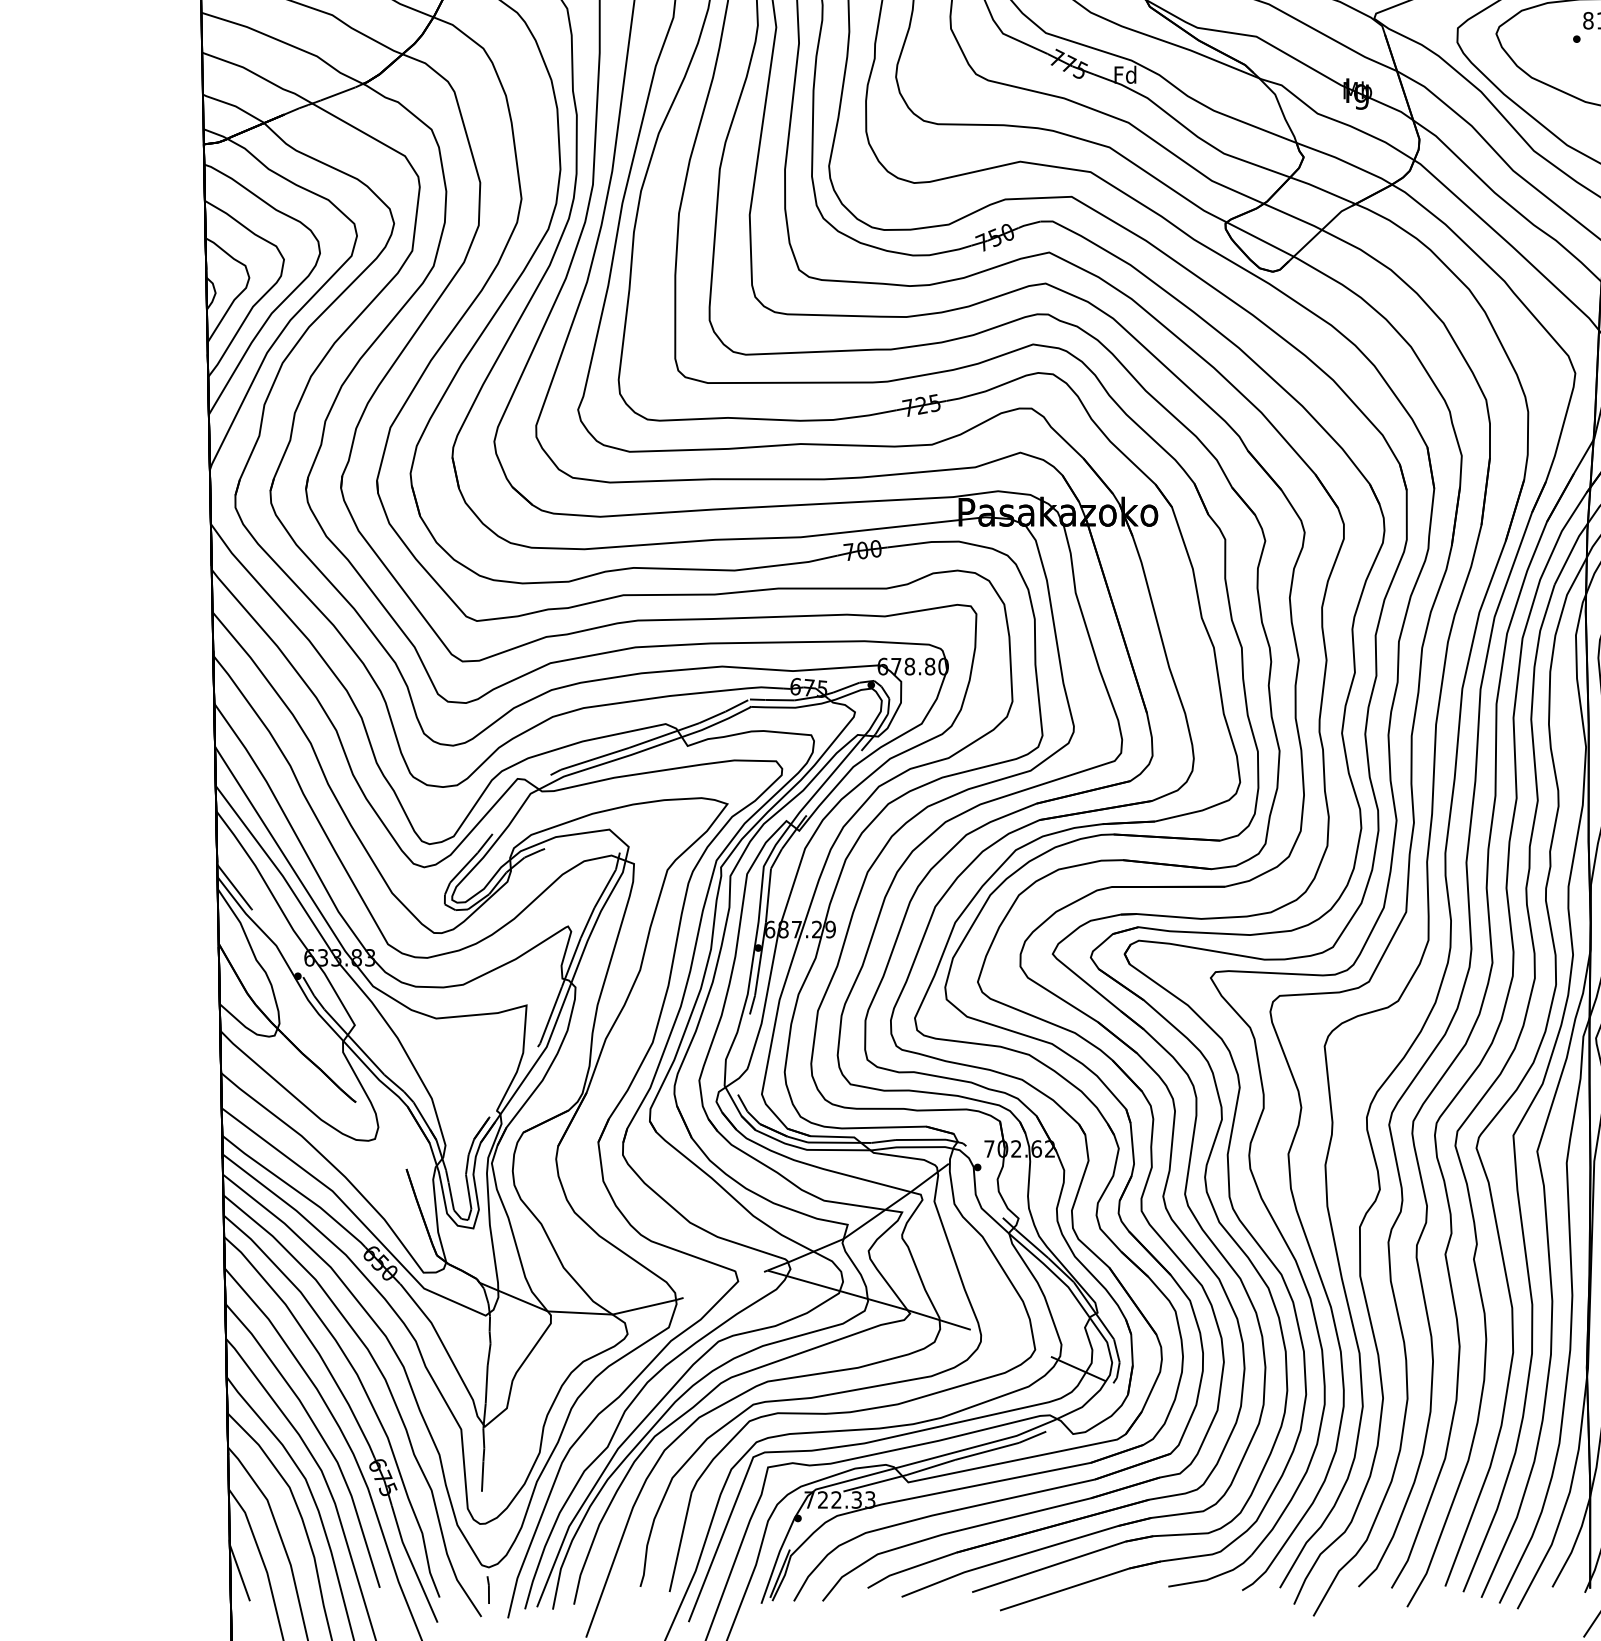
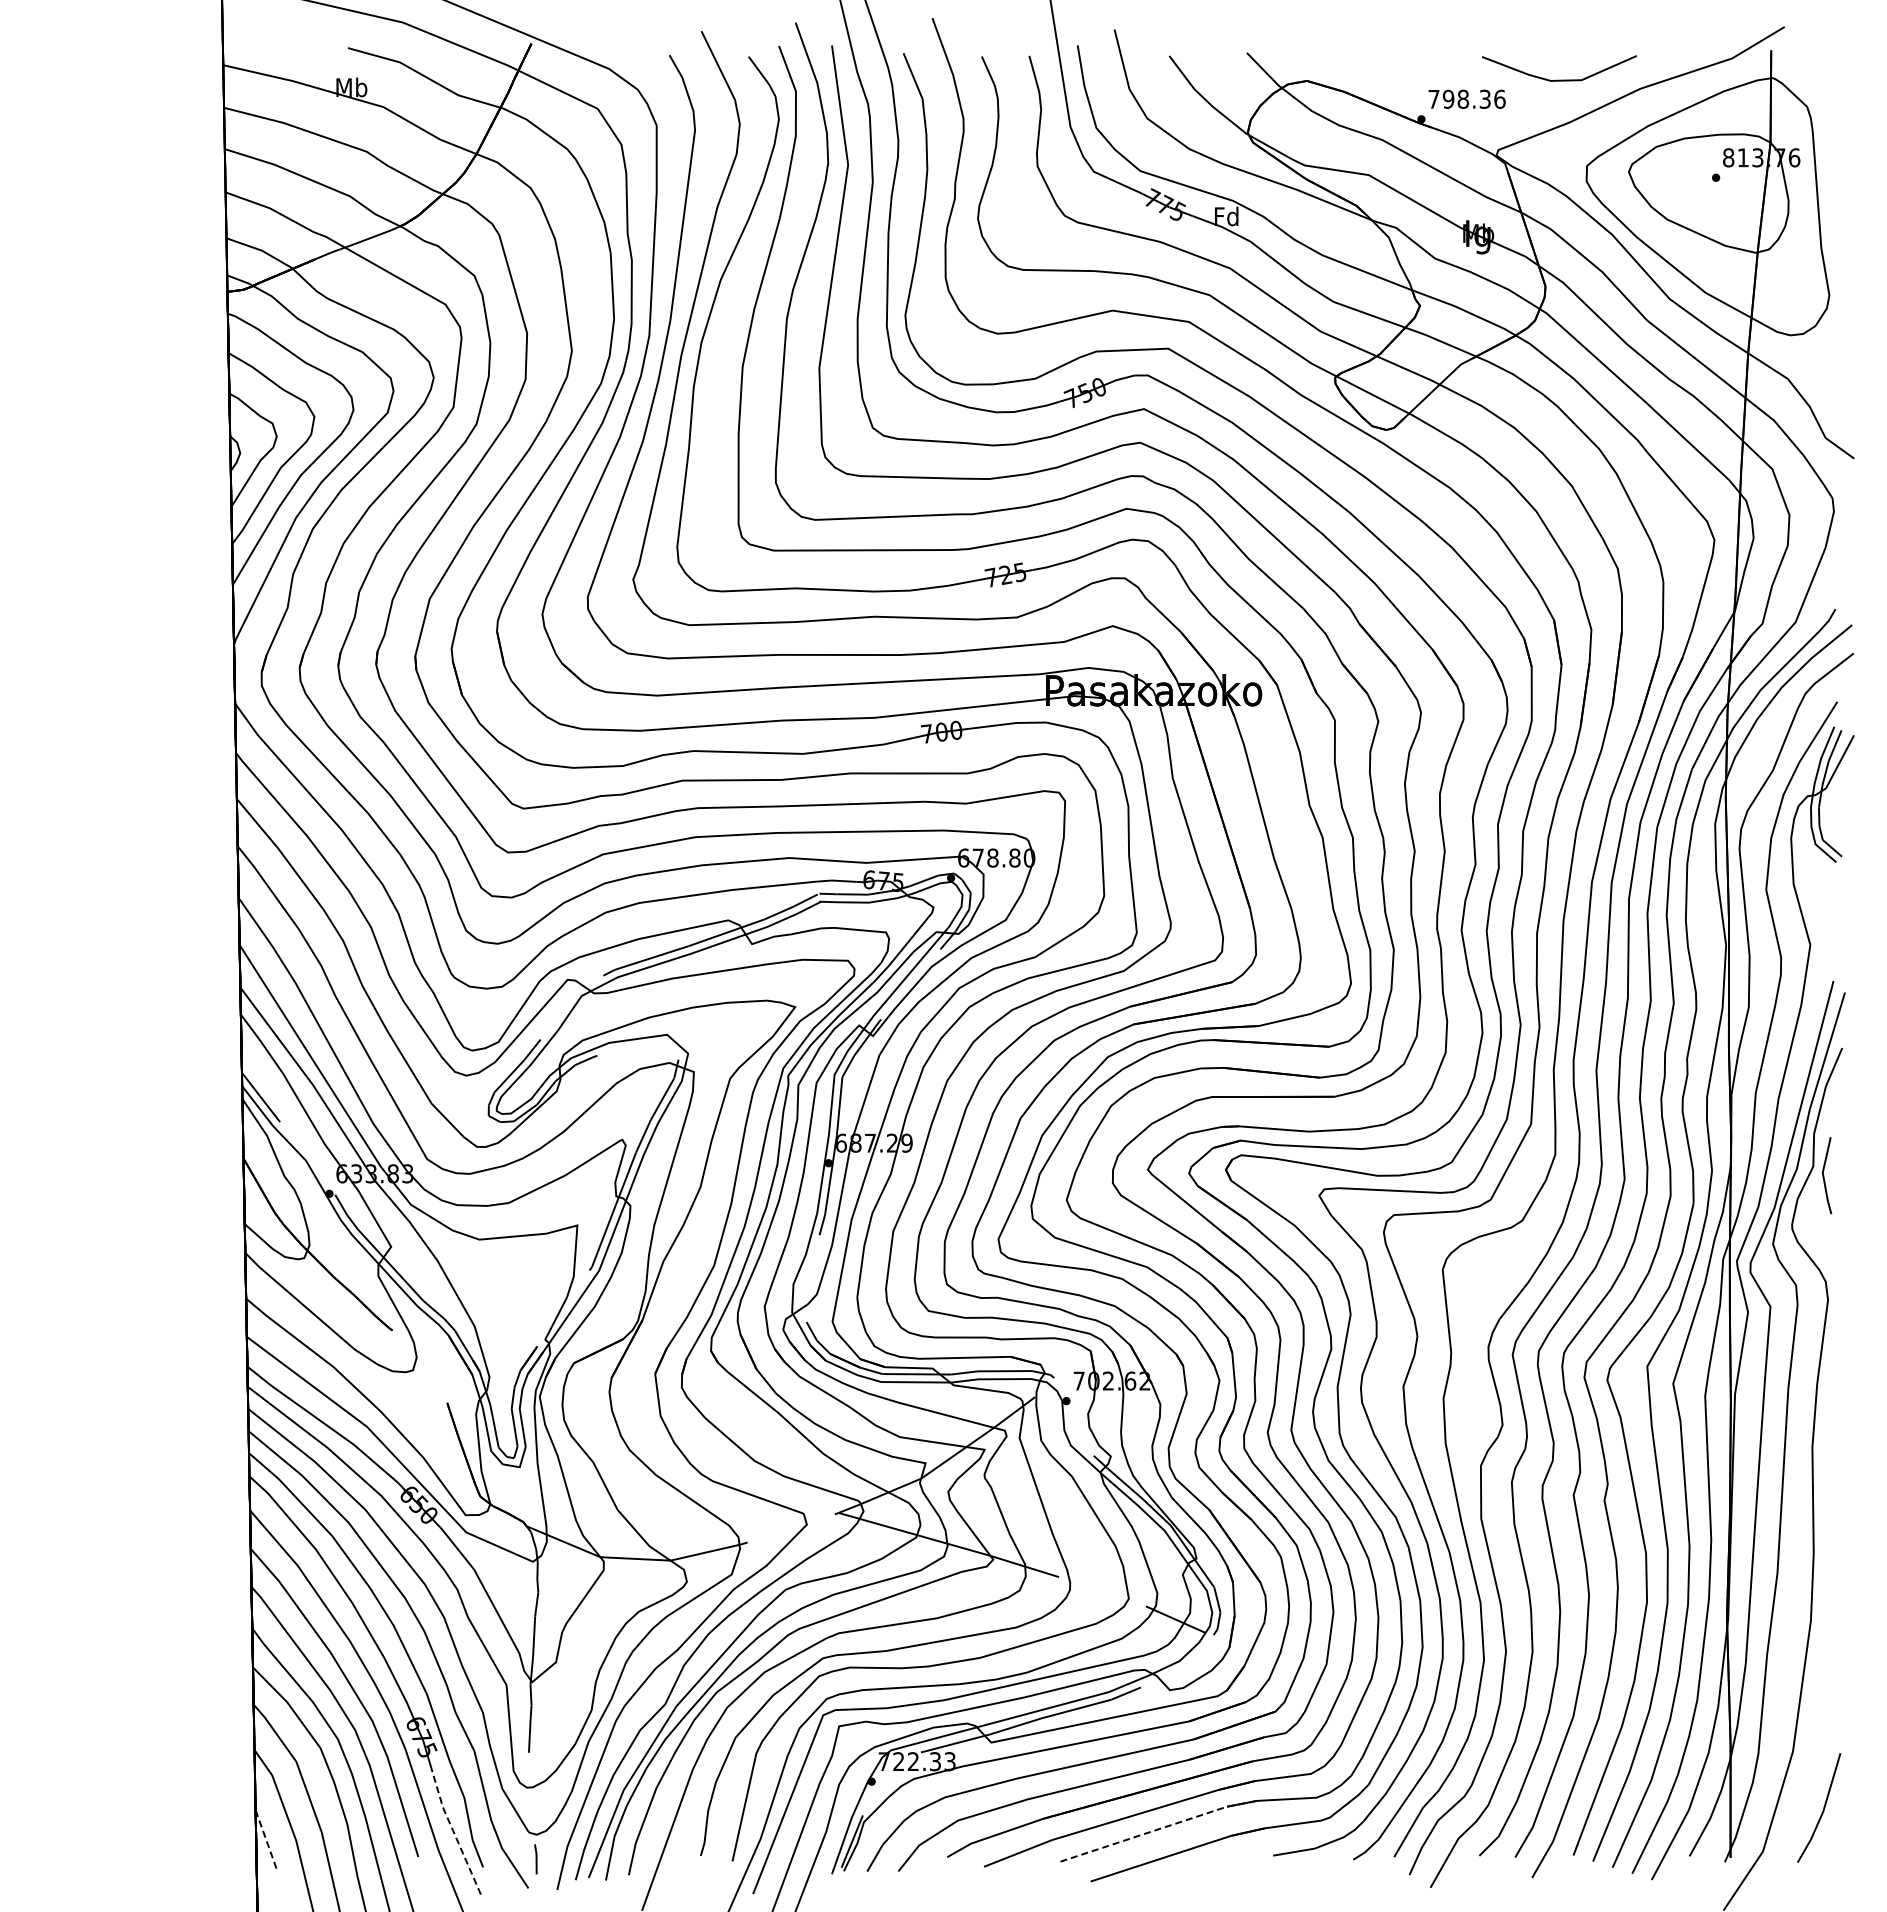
line: (1062, 1562) -> (1158, 1829), solid -> dashed
line: (412, 1564) -> (453, 1831), solid -> dashed
line: (239, 1573) -> (266, 1841), solid -> dashed

